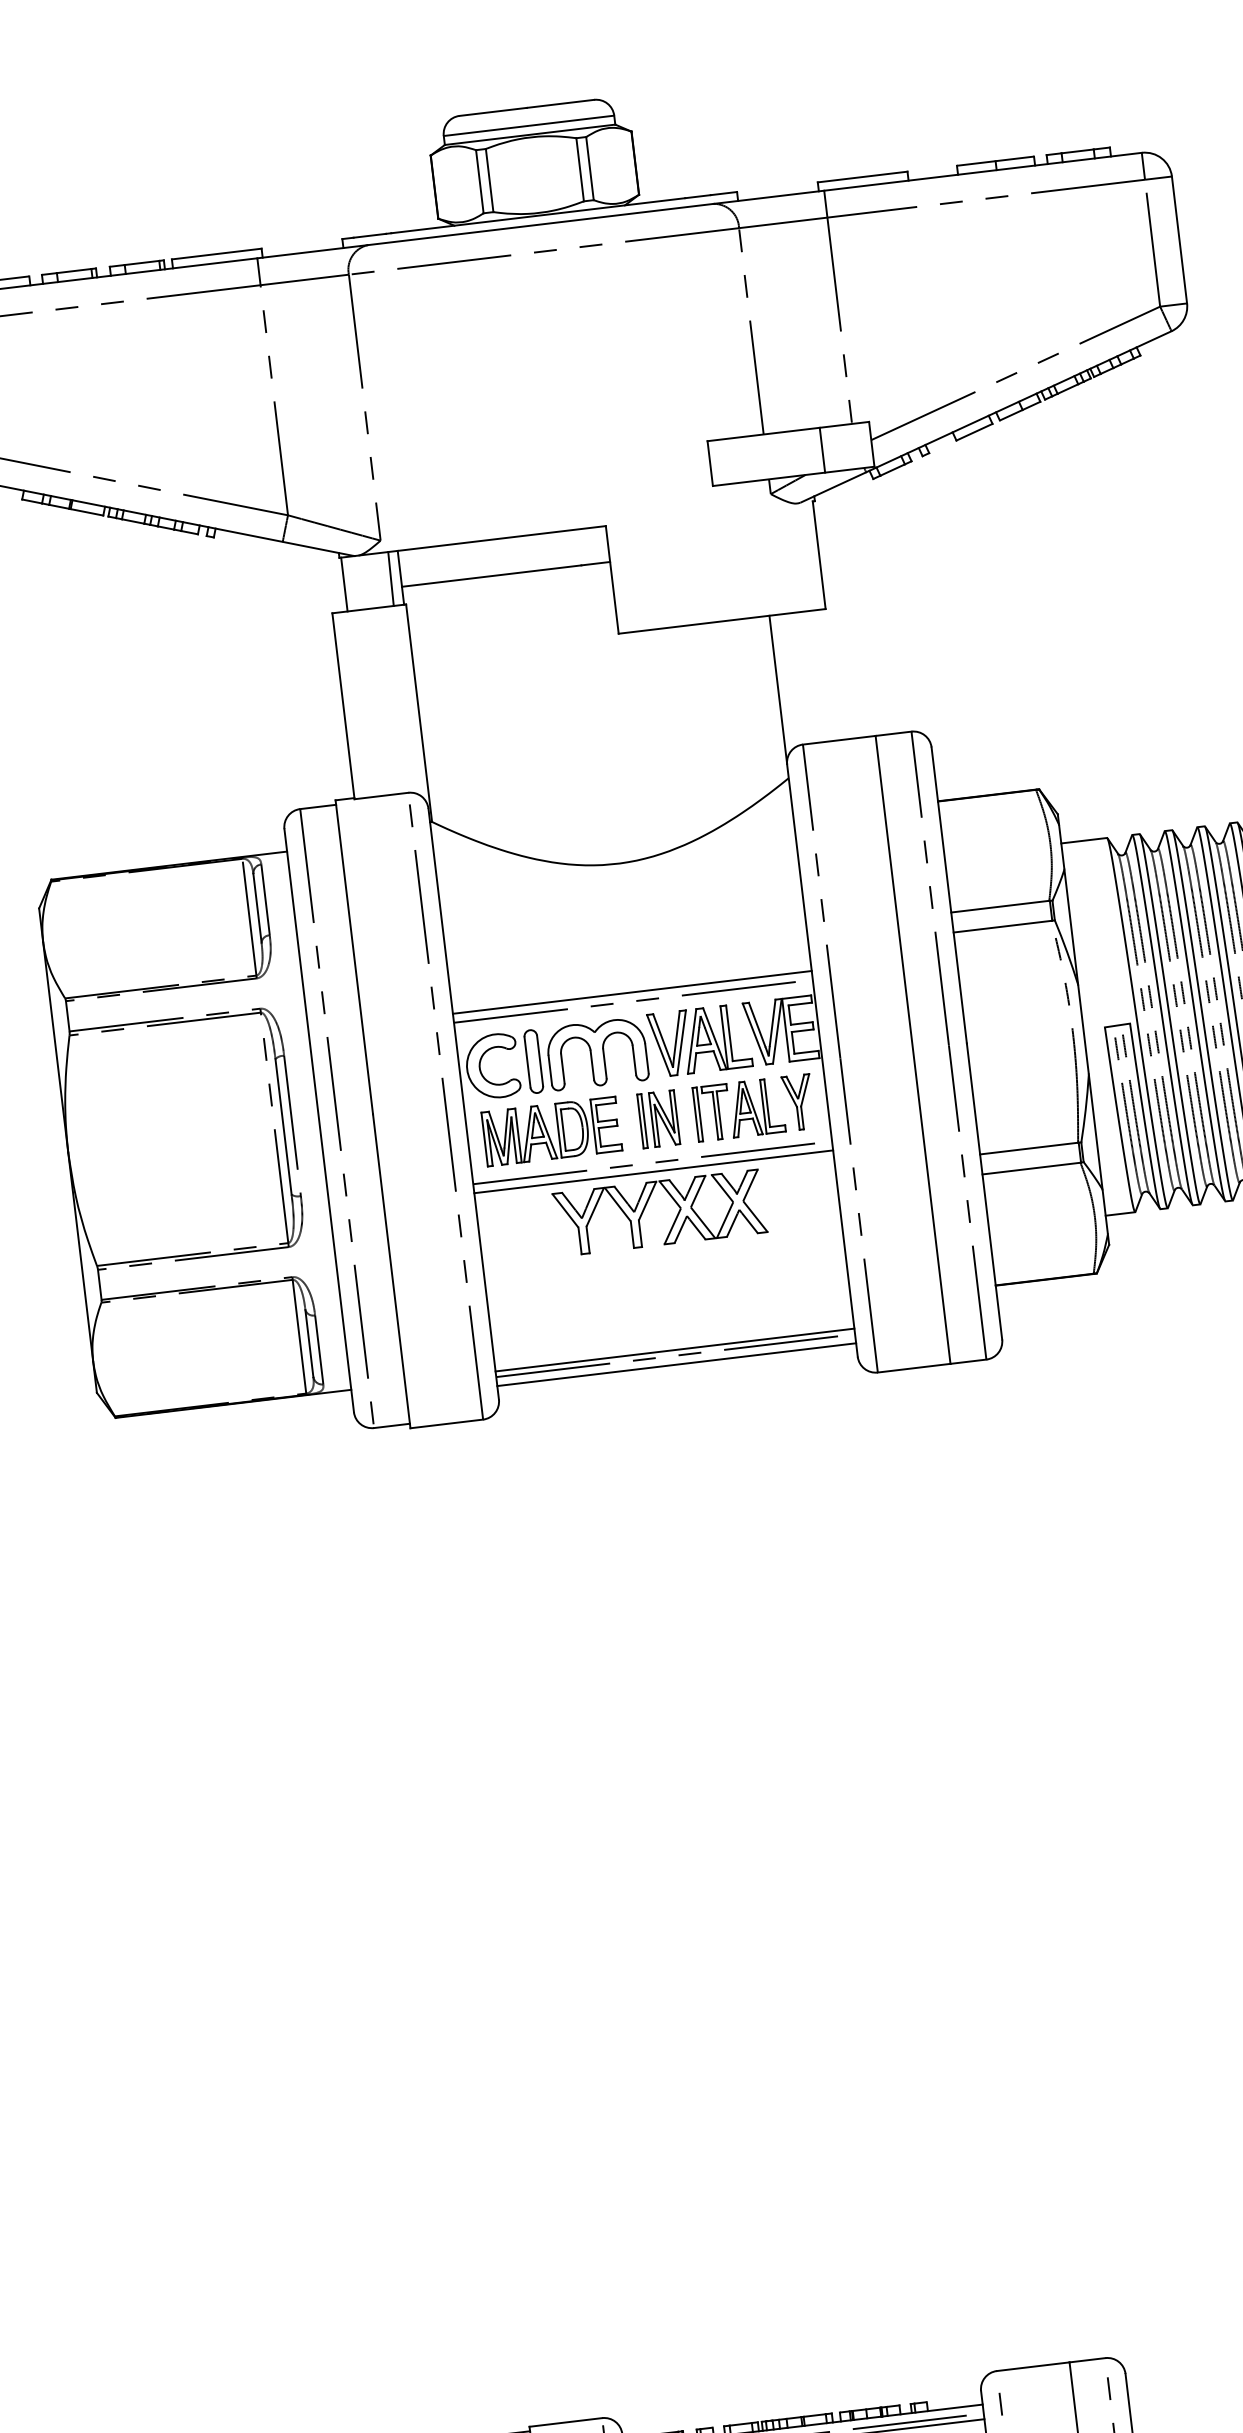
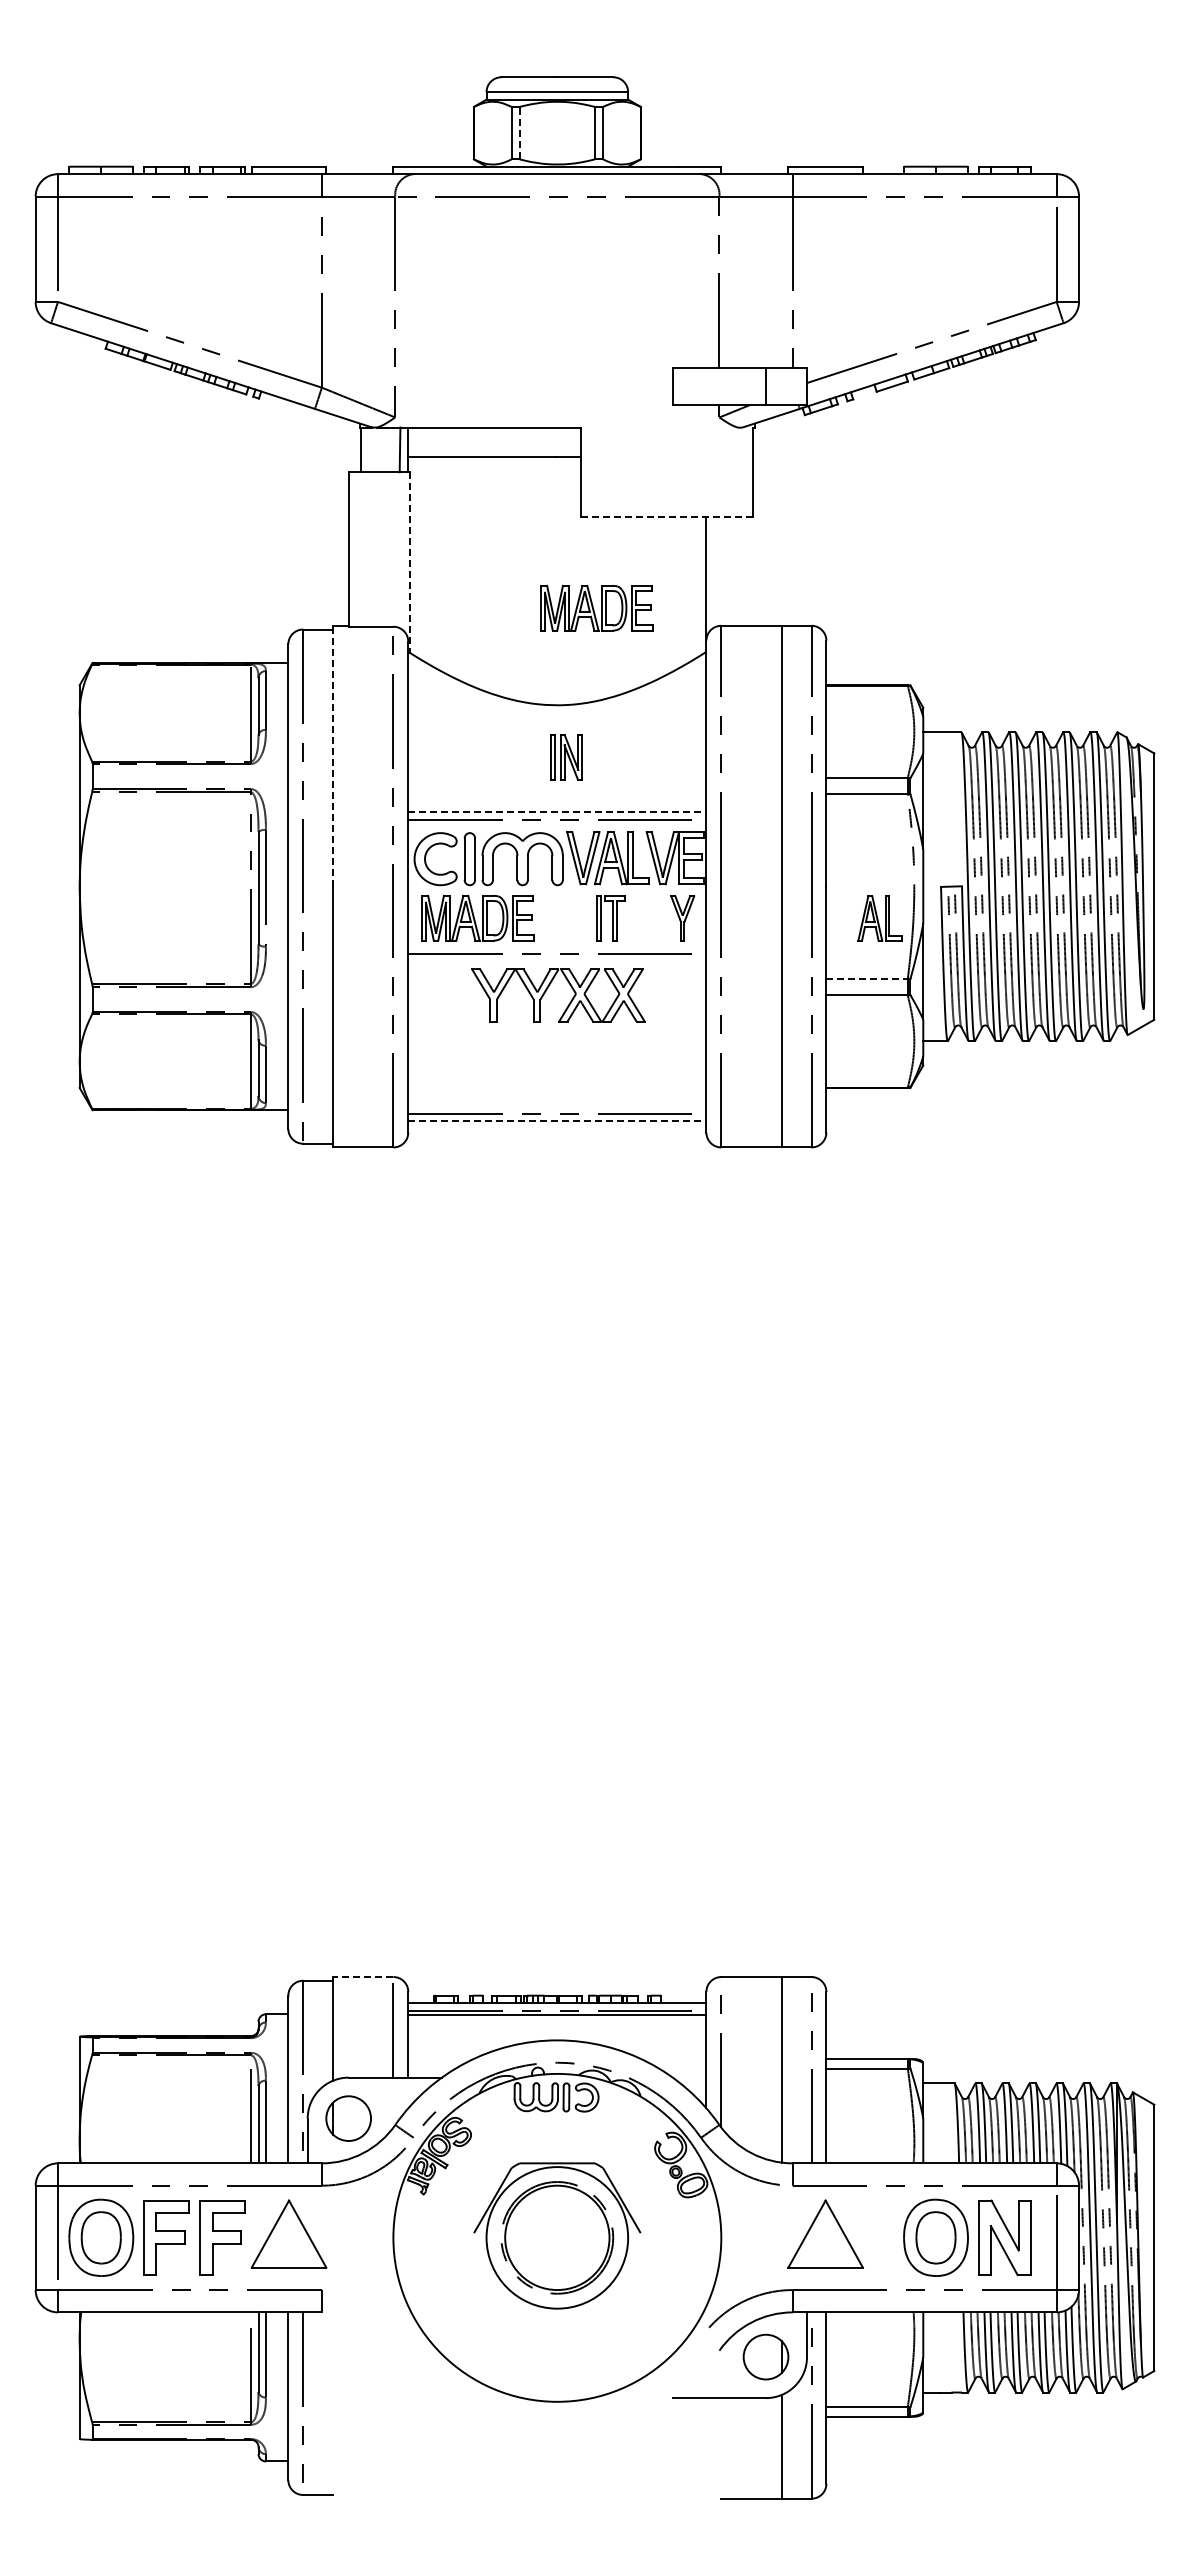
line: (489, 179) -> (519, 132), solid -> dashed
line: (722, 620) -> (667, 516), solid -> dashed
line: (418, 714) -> (409, 563), solid -> dashed
part: (650, 740) -> (596, 607), added
line: (354, 956) -> (333, 755), solid -> dashed
line: (632, 992) -> (557, 812), solid -> dashed
part: (756, 1107) -> (879, 918), moved
part: (658, 1119) -> (566, 757), moved
line: (1029, 1148) -> (867, 978), solid -> dashed
line: (653, 1172) -> (557, 961), removed
line: (675, 1350) -> (557, 1109), removed
line: (676, 1364) -> (557, 1121), solid -> dashed
line: (565, 2423) -> (362, 1977), solid -> dashed

